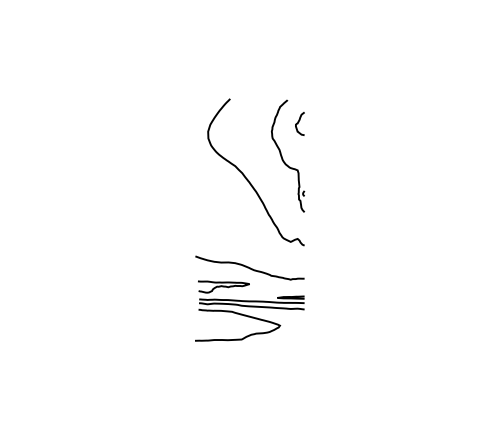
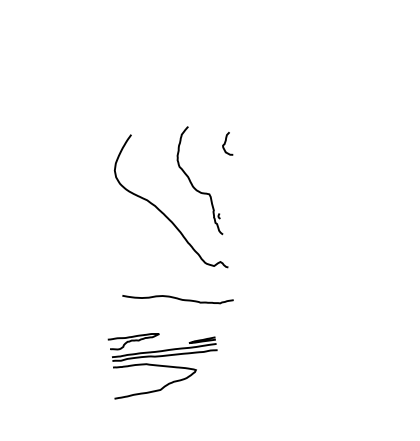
curve: (299, 122) -> (226, 143), moved
part: (249, 310) -> (163, 360), moved

